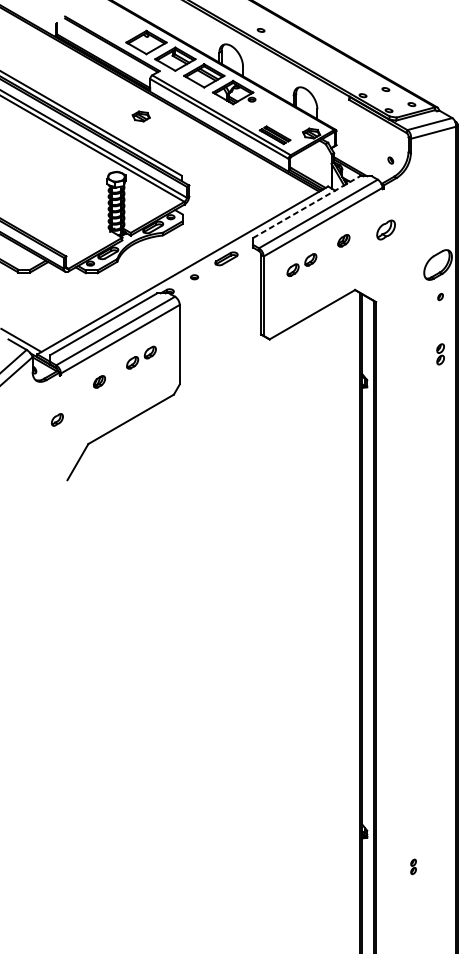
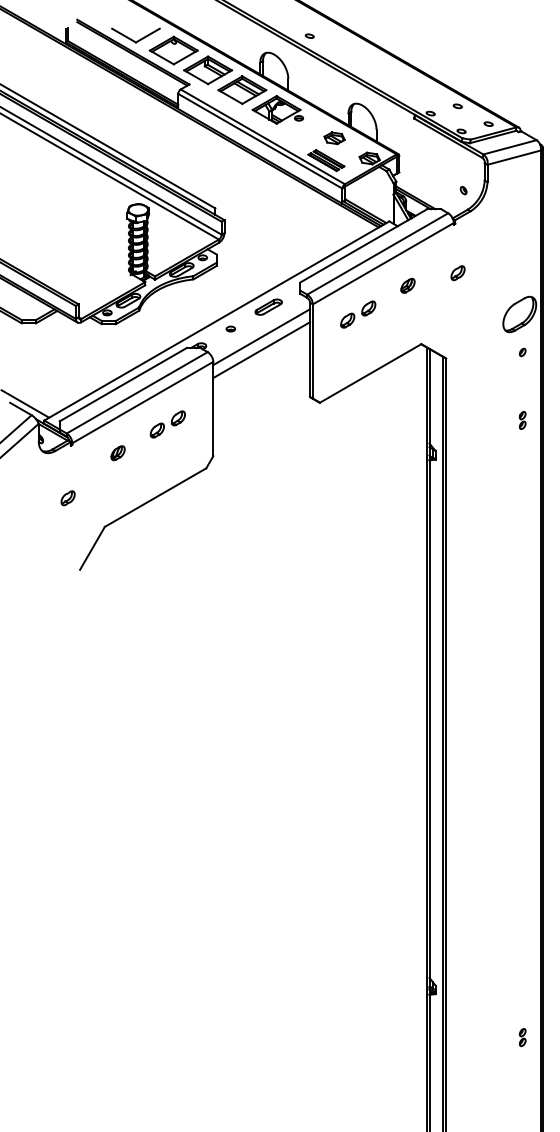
part: (114, 29) -> (135, 35), added
part: (141, 116) -> (334, 138), moved
line: (307, 206) -> (364, 245), dashed -> solid
part: (385, 230) -> (457, 273), size x0.62
line: (220, 284) -> (261, 337), added
line: (220, 295) -> (261, 350), added
part: (440, 354) -> (522, 420), size x0.71
part: (413, 866) -> (522, 1037), moved

